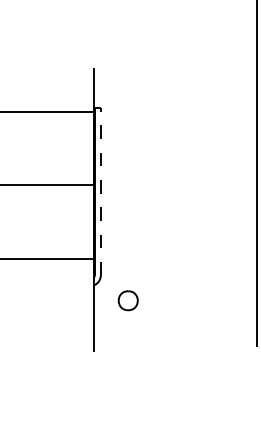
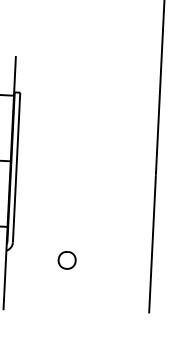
line: (100, 192) -> (16, 167), dashed -> solid
part: (127, 300) -> (66, 260), moved

